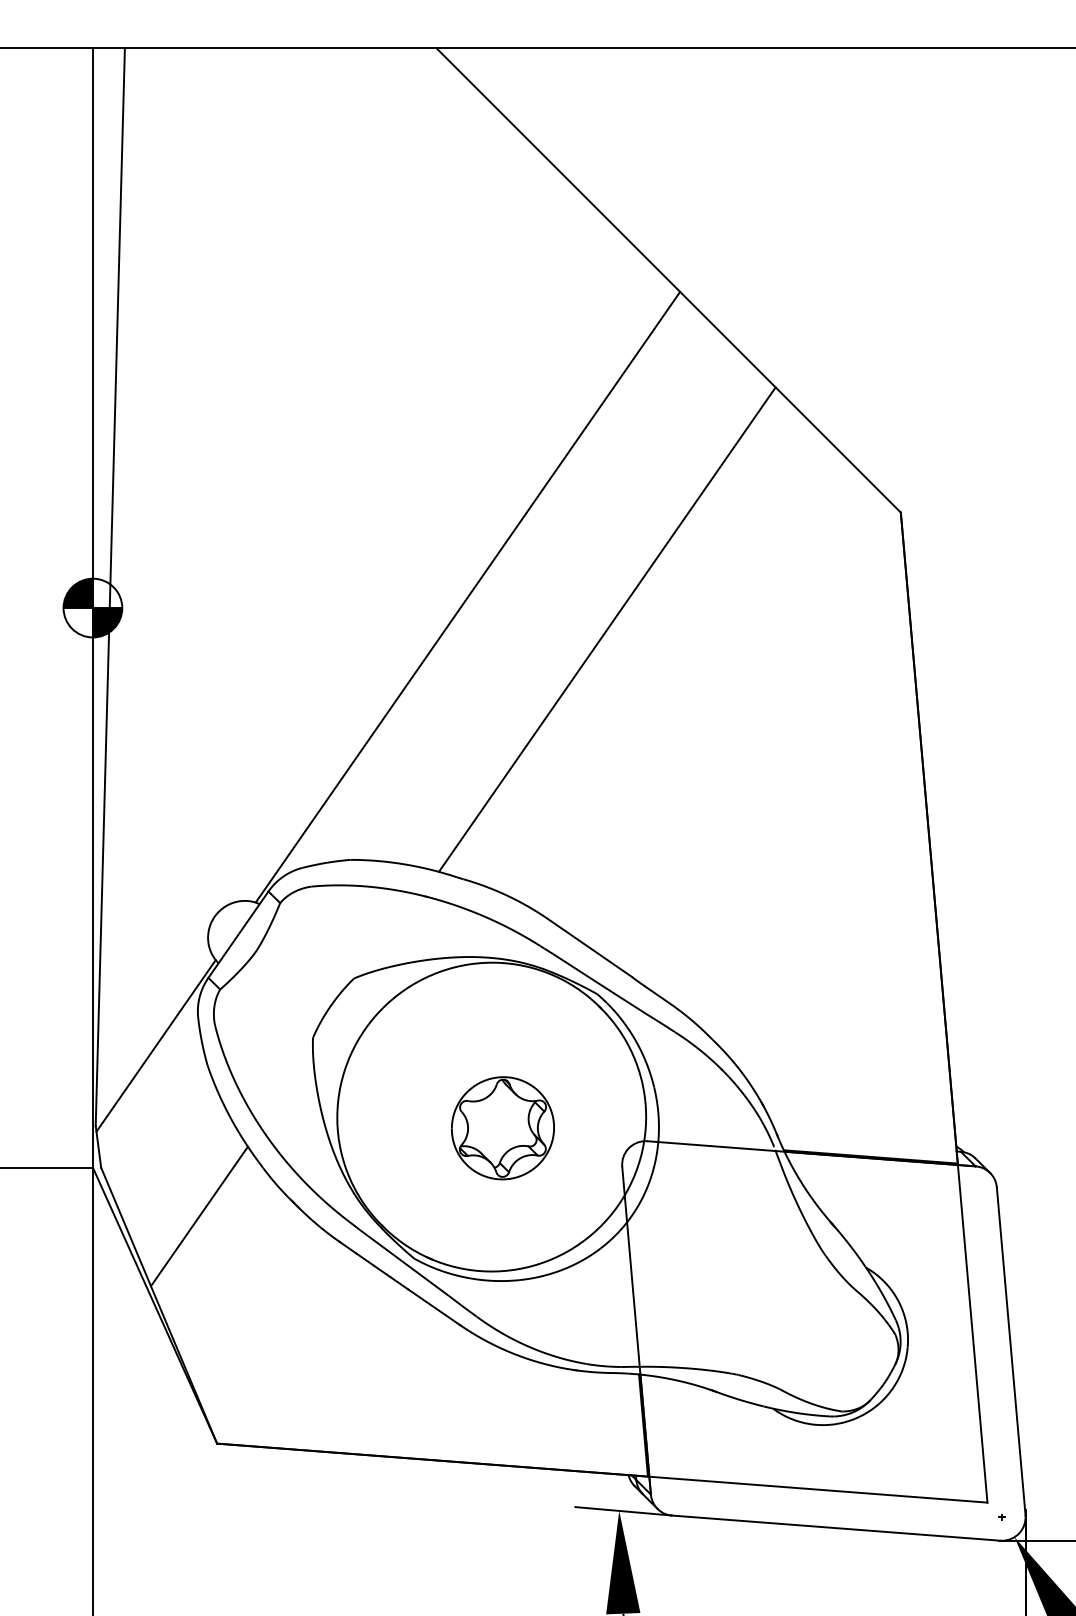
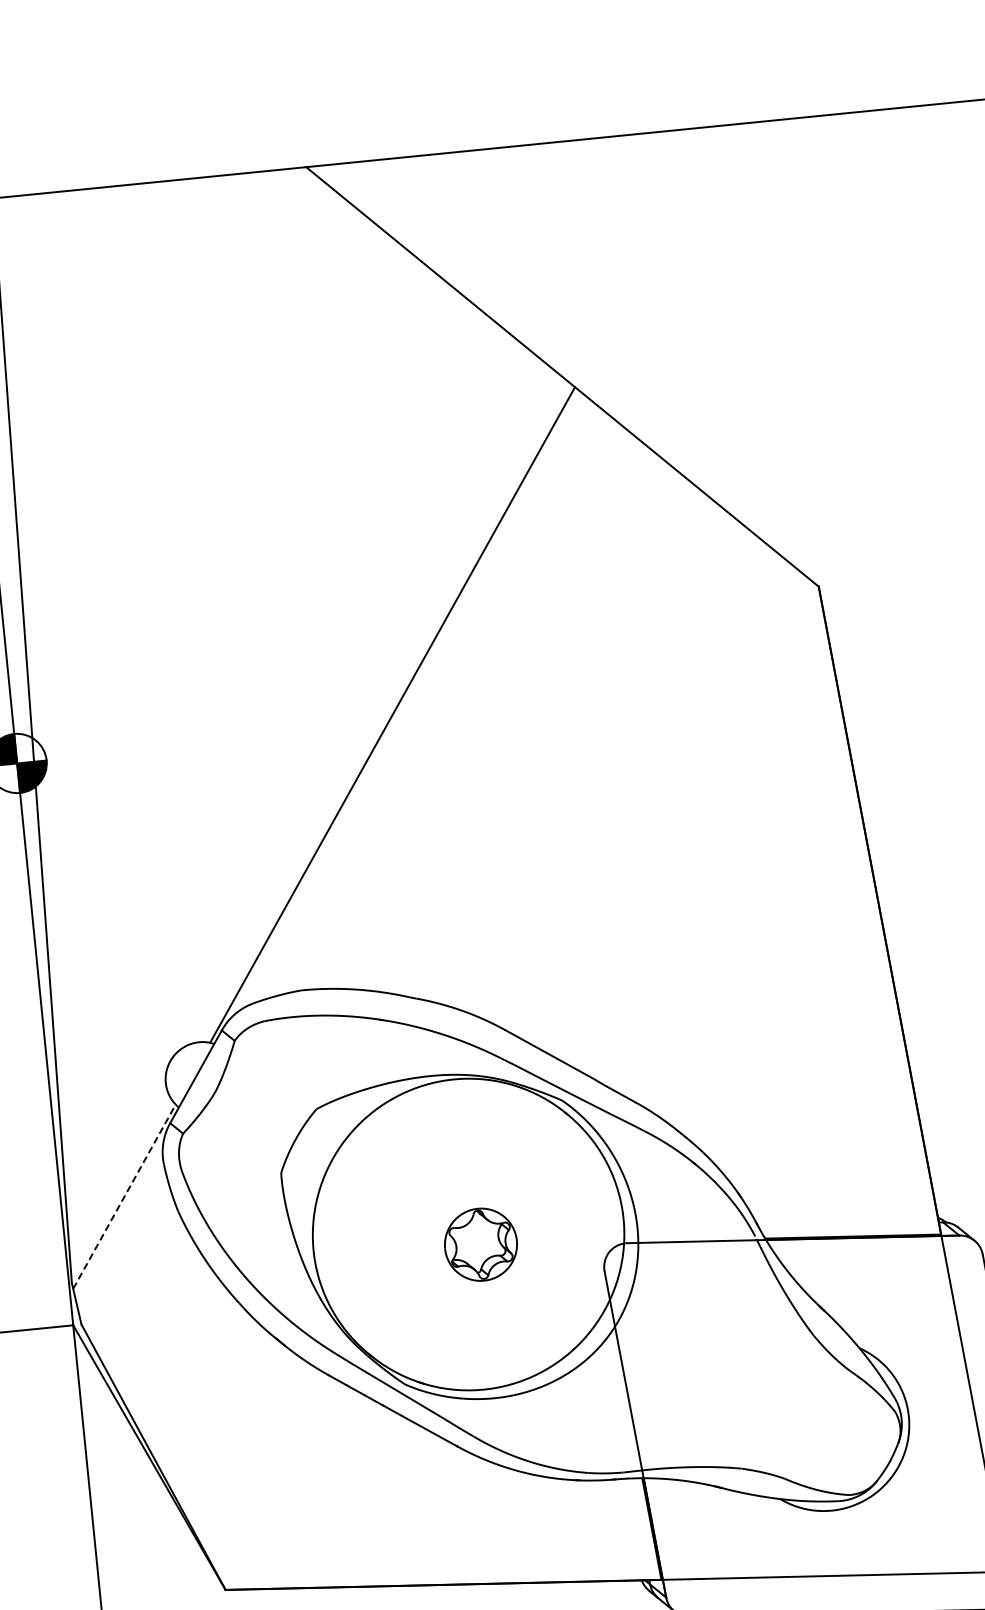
line: (606, 629) -> (534, 733), removed
line: (156, 1045) -> (124, 1196), solid -> dashed
part: (502, 1128) -> (480, 1244), size x0.7
line: (198, 1216) -> (184, 1363), removed

